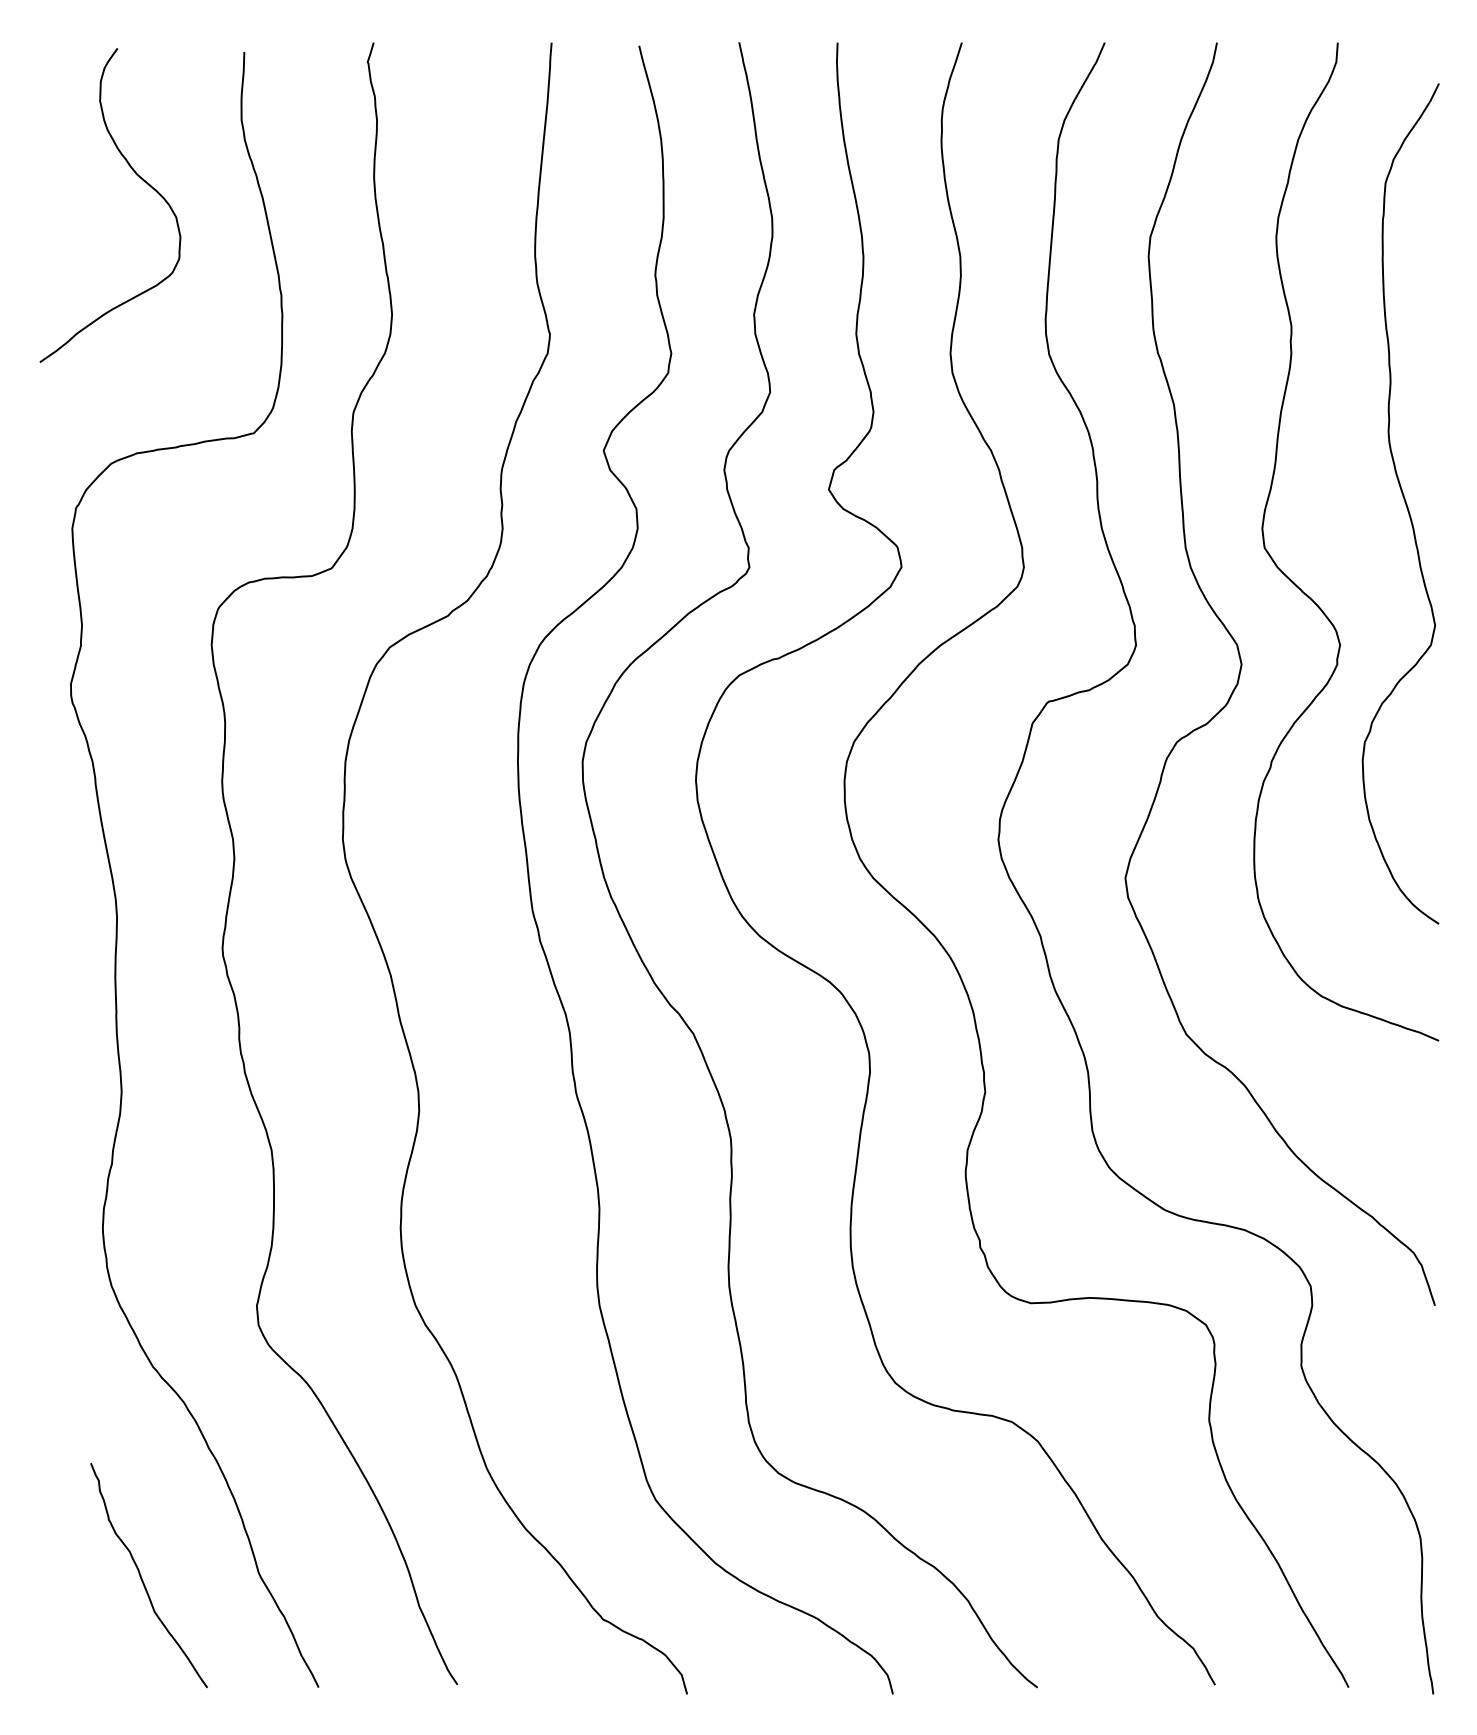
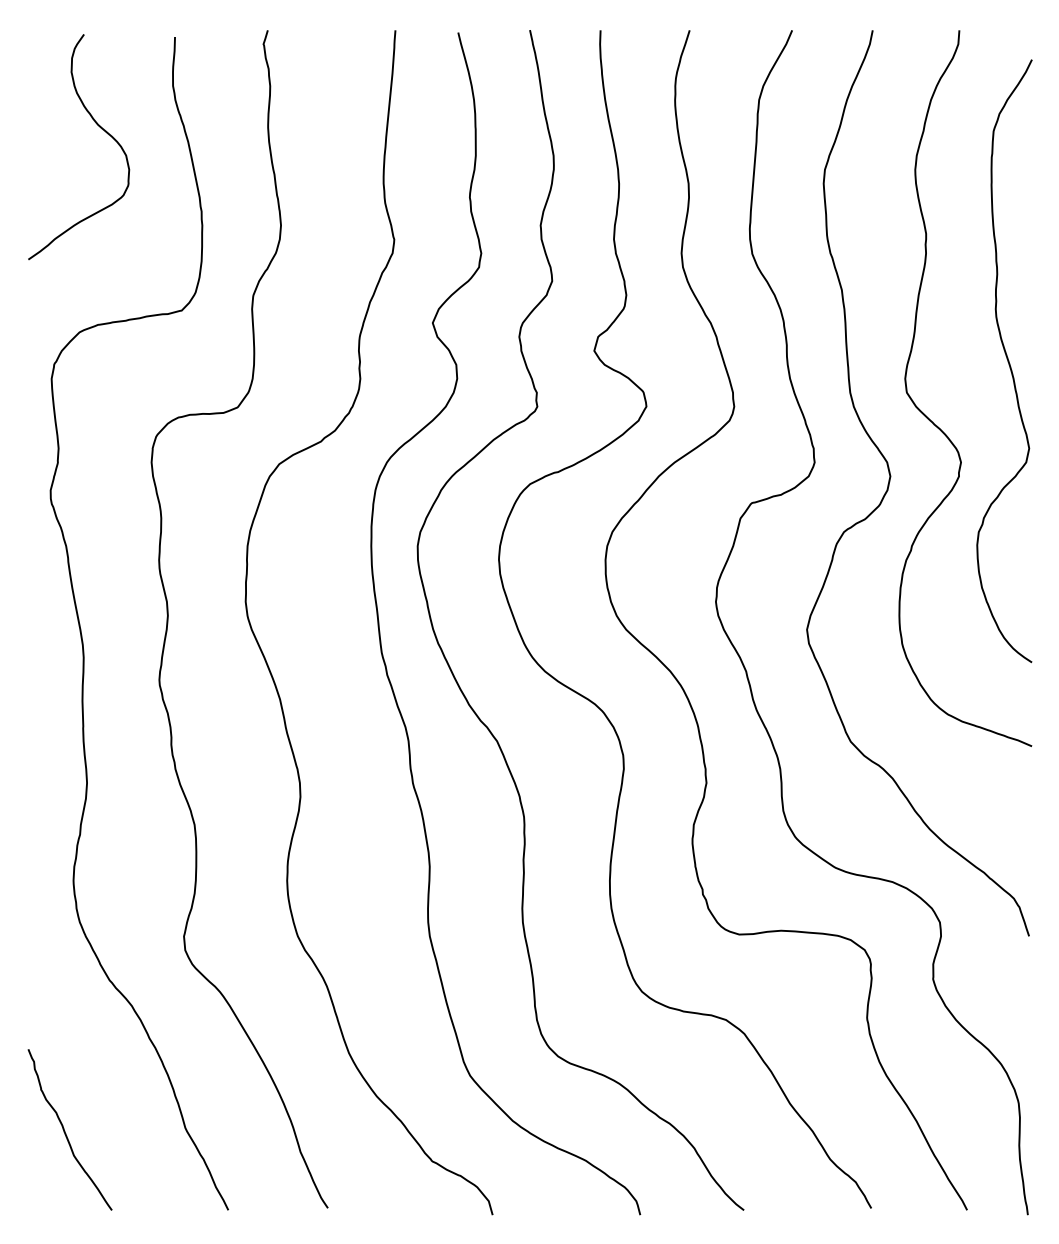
curve: (142, 1578) -> (65, 1132), moved

